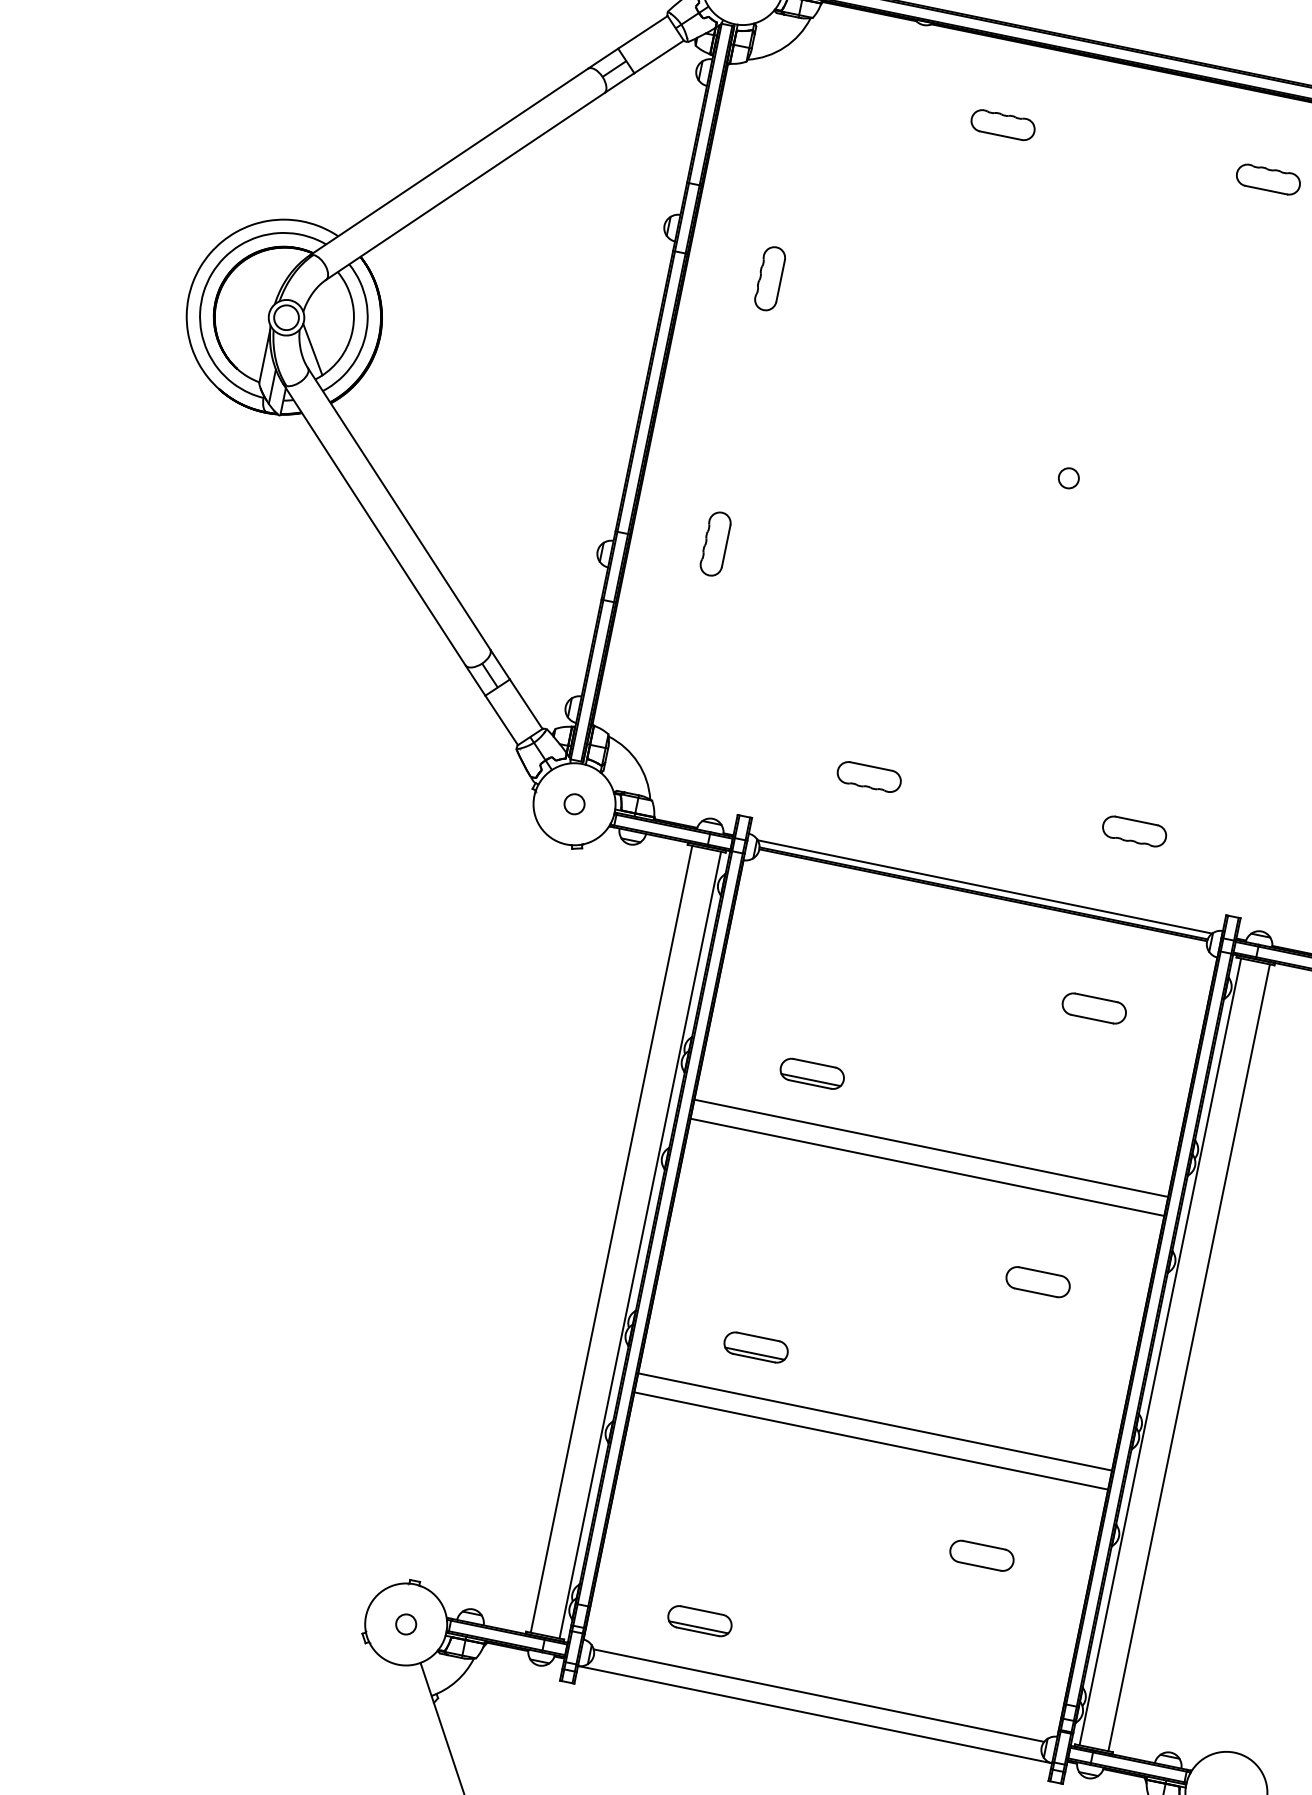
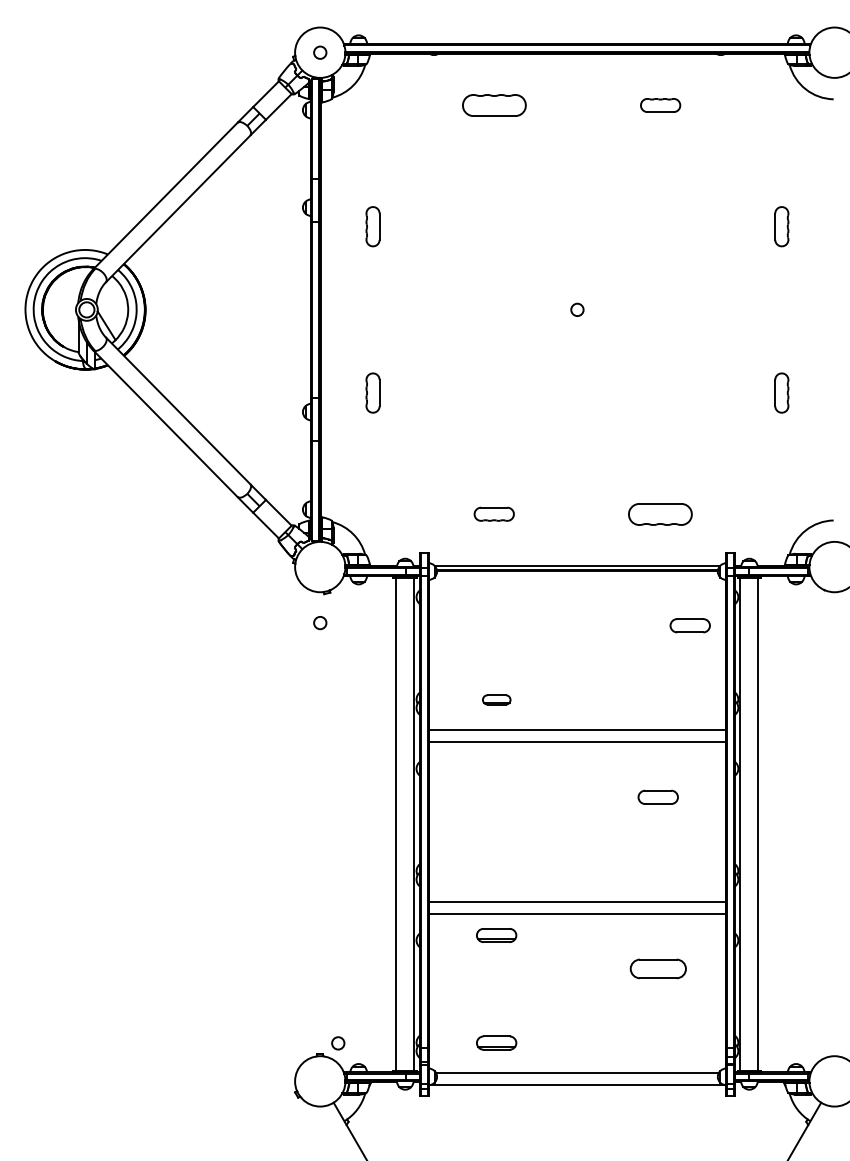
part: (1001, 124) -> (493, 105), size x1.6
circle: (574, 805) -> (320, 623), moved
part: (1134, 830) -> (660, 513), size x1.6
part: (1093, 1007) -> (689, 625), moved
part: (812, 1073) -> (496, 699), size x0.7
part: (755, 1347) -> (496, 935), moved
part: (980, 1554) -> (657, 968), size x1.4
circle: (406, 1624) -> (338, 1043), moved

